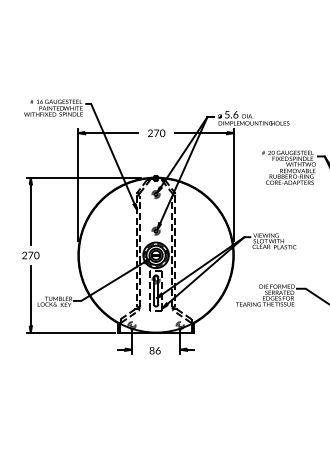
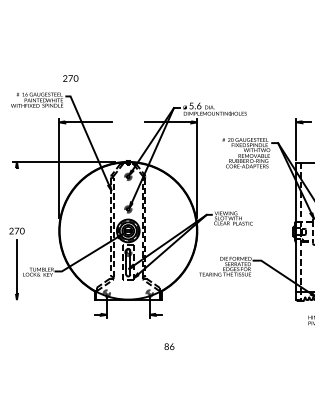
text: (156, 133) -> (70, 78), moved
line: (30, 214) -> (16, 194), removed
line: (70, 333) -> (52, 300), removed
text: (155, 350) -> (169, 346), moved

